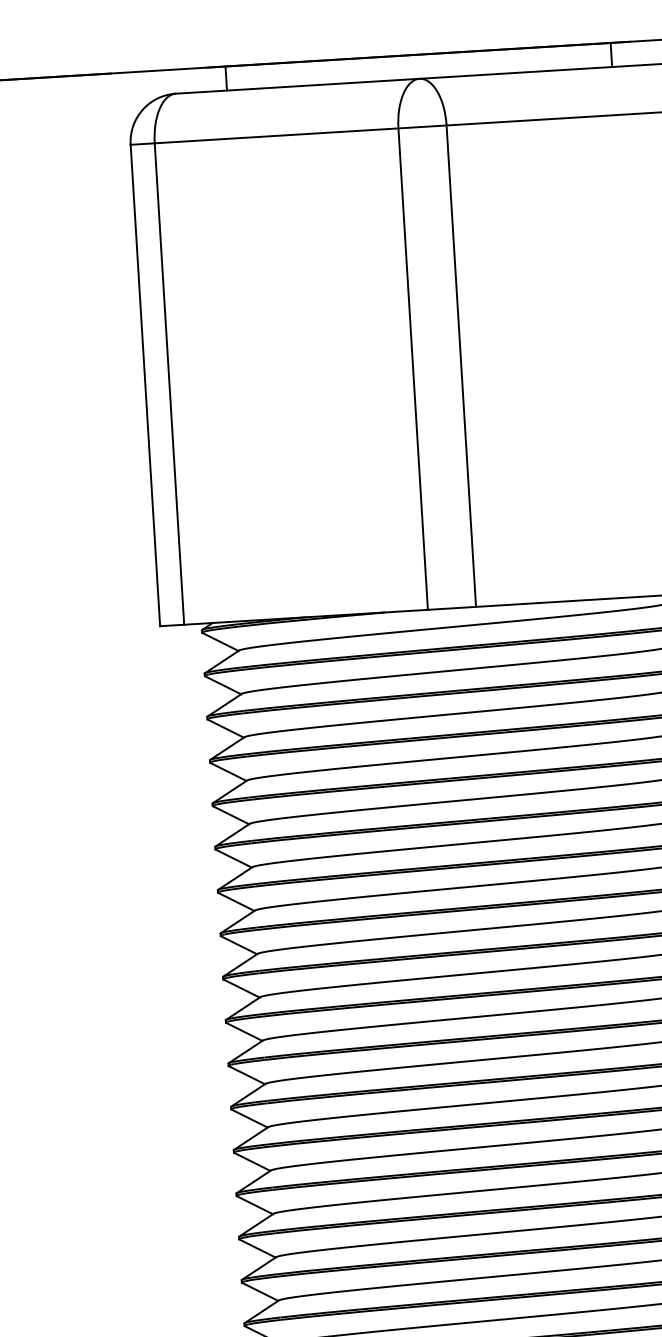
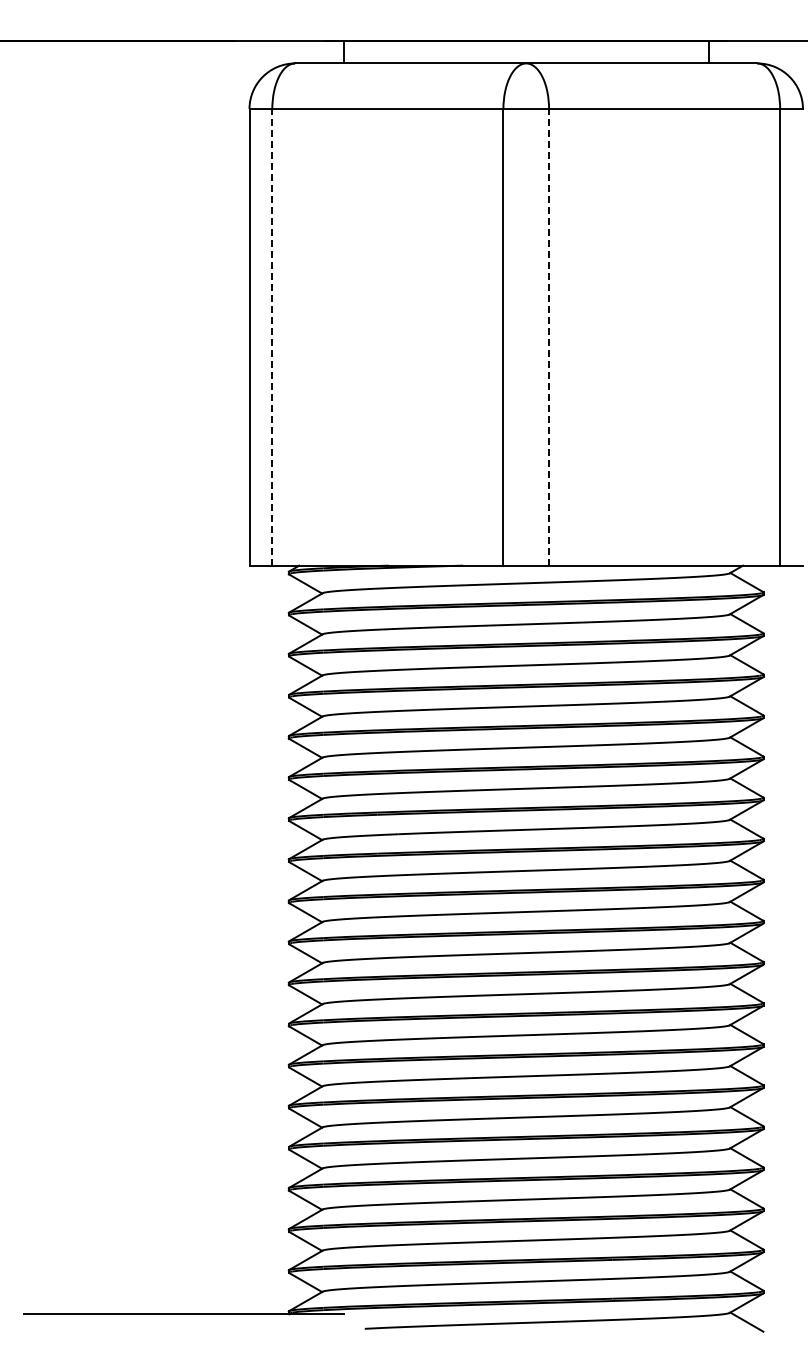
line: (461, 365) -> (549, 336), solid -> dashed
line: (169, 383) -> (272, 336), solid -> dashed

